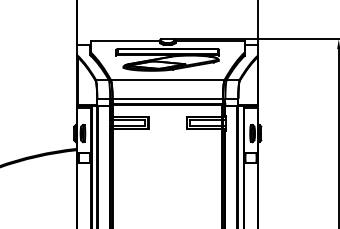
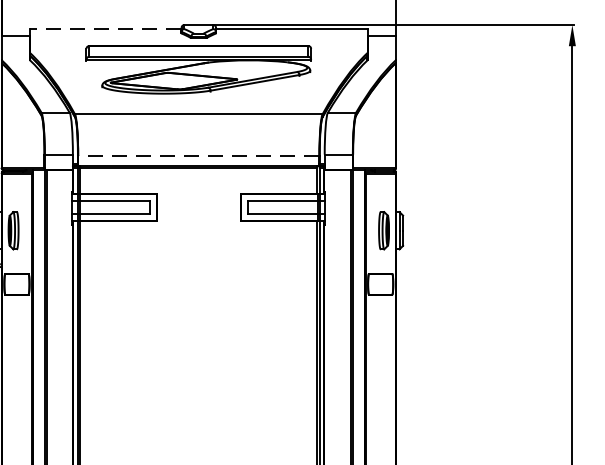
line: (125, 41) -> (106, 29), solid -> dashed
line: (167, 99) -> (198, 156), solid -> dashed

